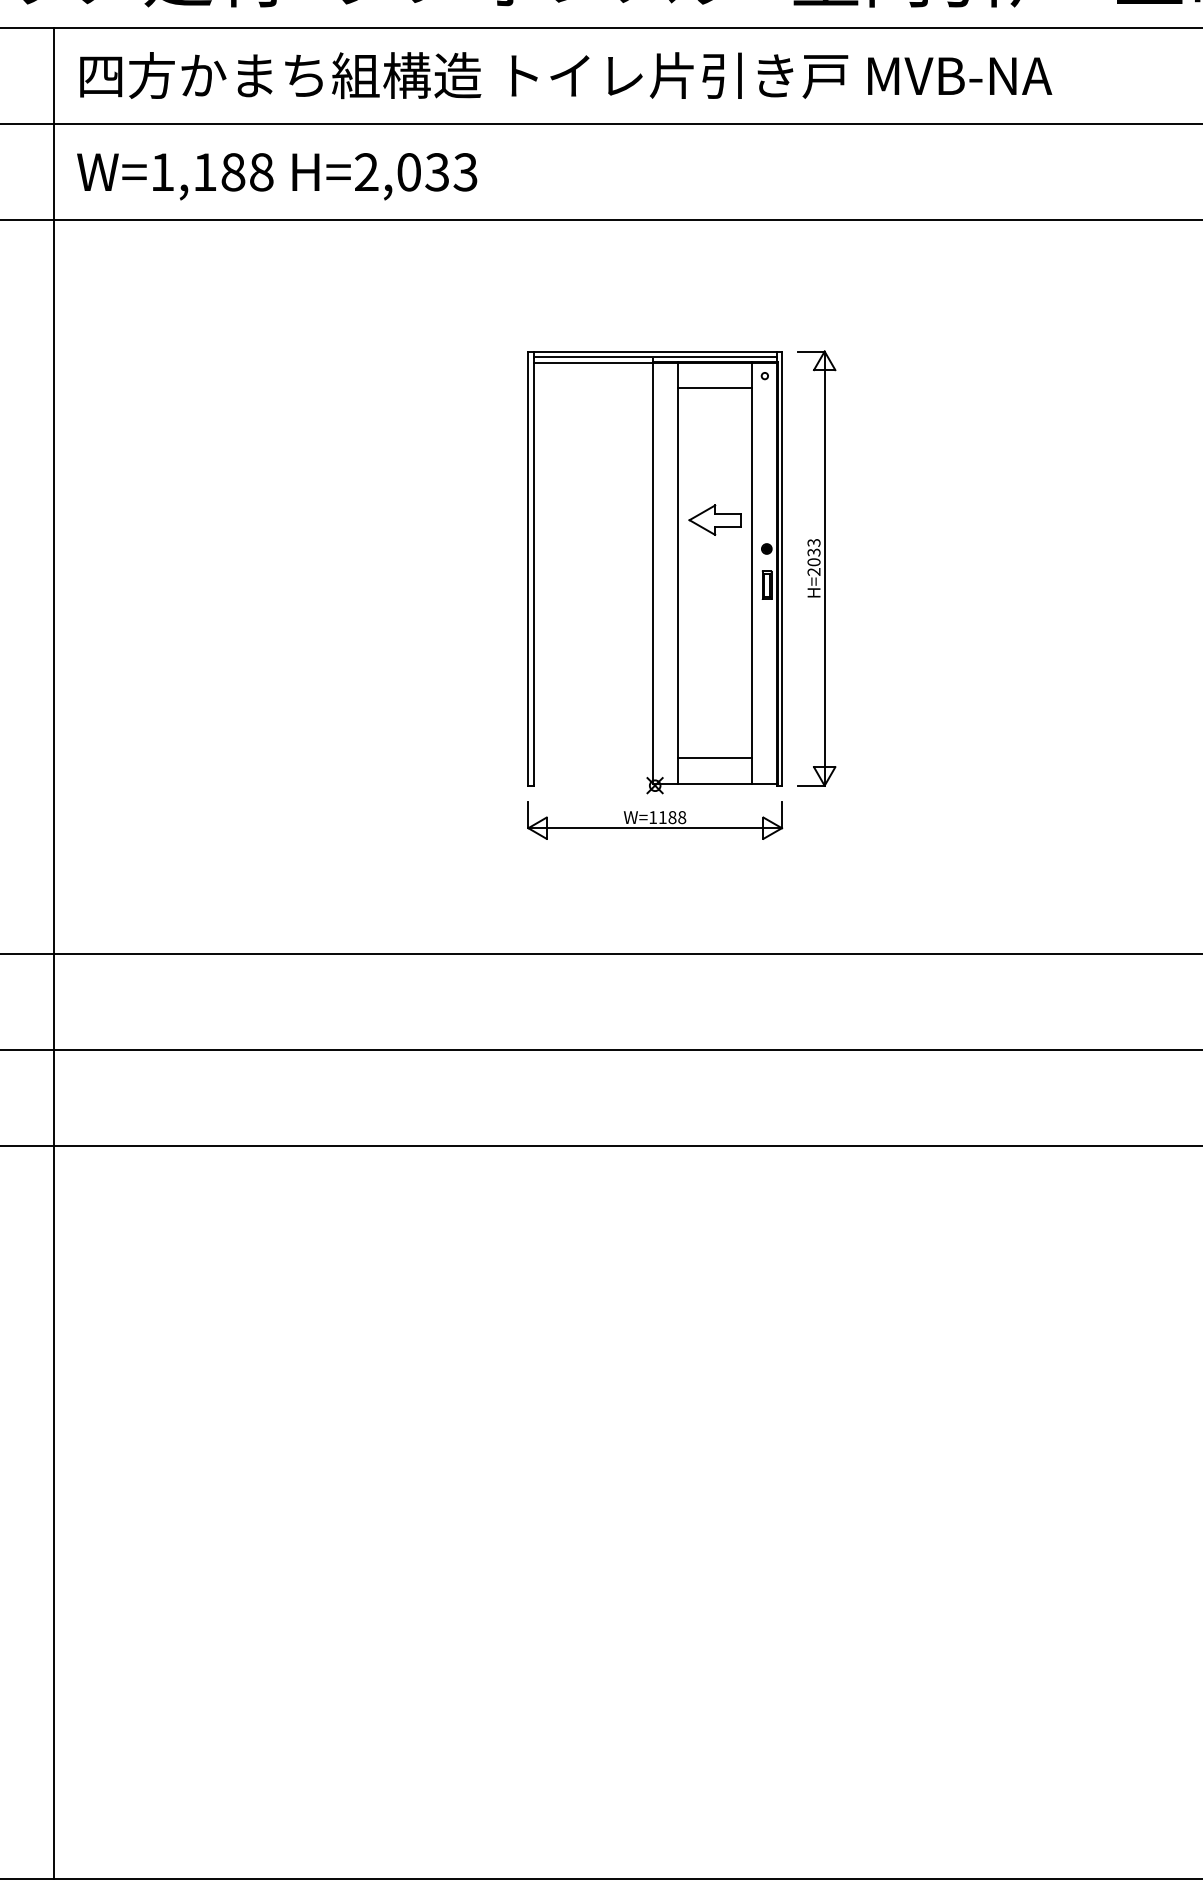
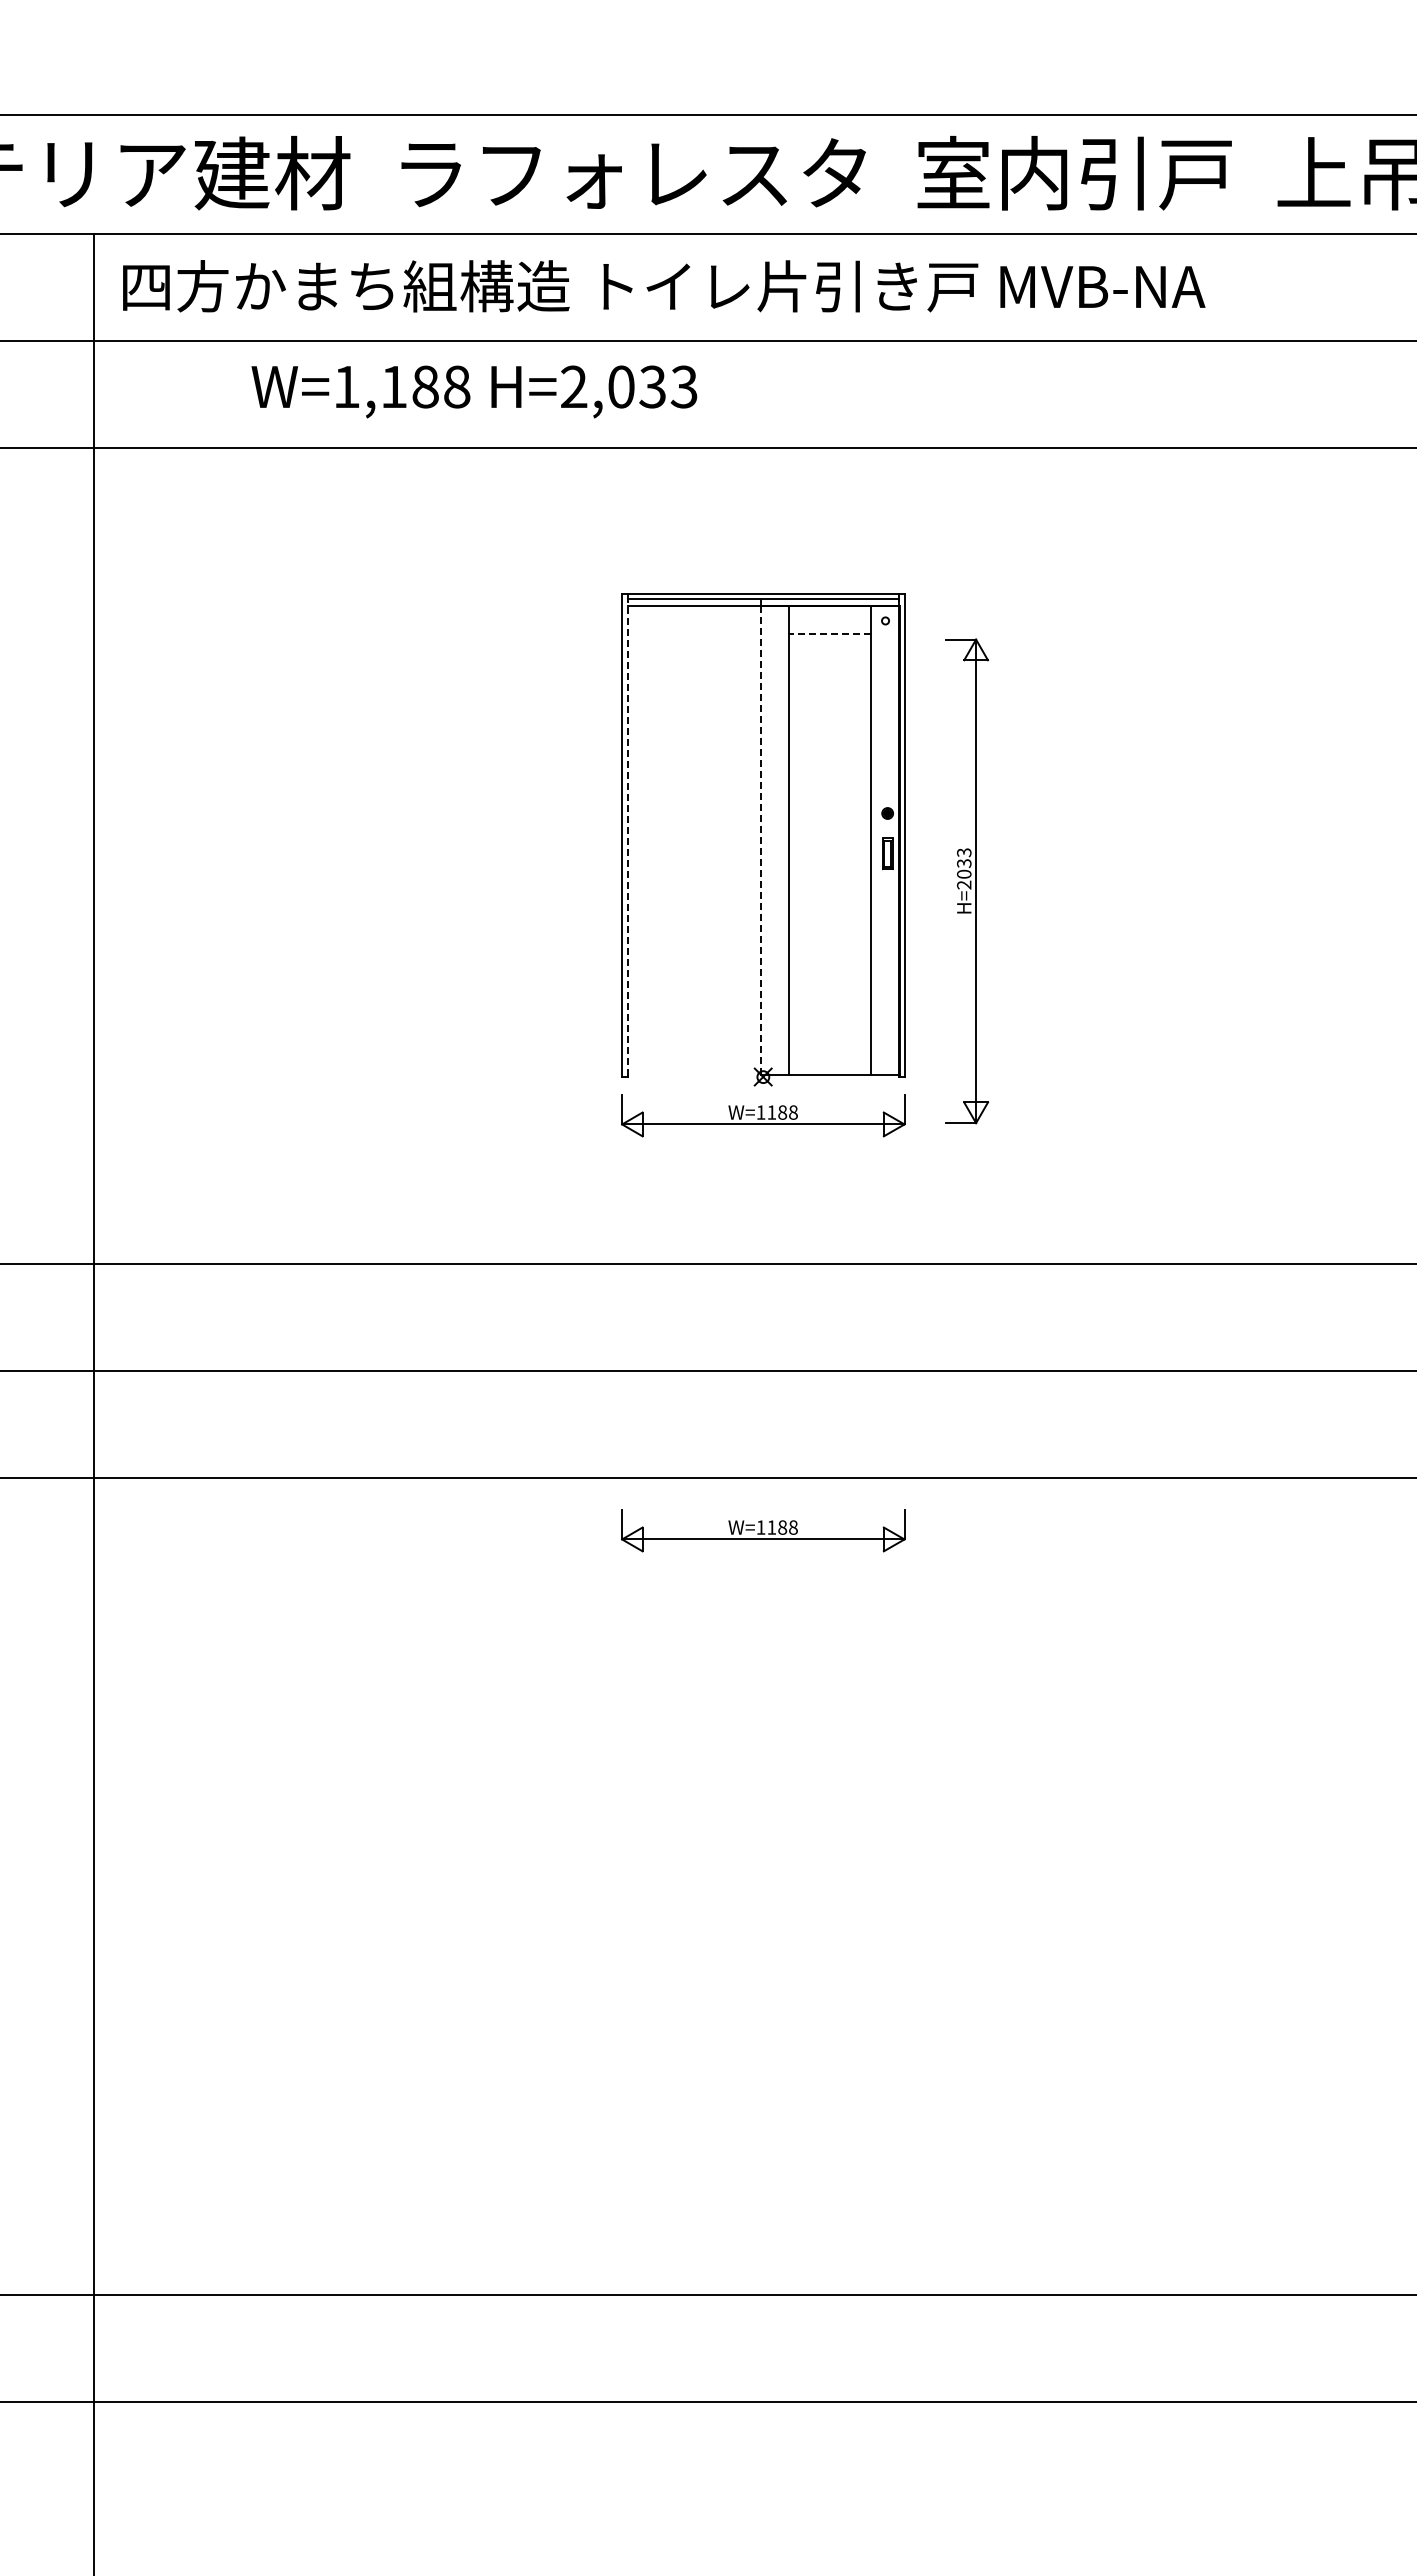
text: (277, 176) -> (474, 391), moved
line: (714, 388) -> (829, 634), solid -> dashed
part: (714, 520) -> (829, 781), removed
part: (816, 568) -> (966, 881), moved
line: (533, 571) -> (627, 838), solid -> dashed
line: (652, 573) -> (760, 840), solid -> dashed
line: (715, 758) -> (830, 1046), removed
part: (655, 1192) -> (763, 1530), added

